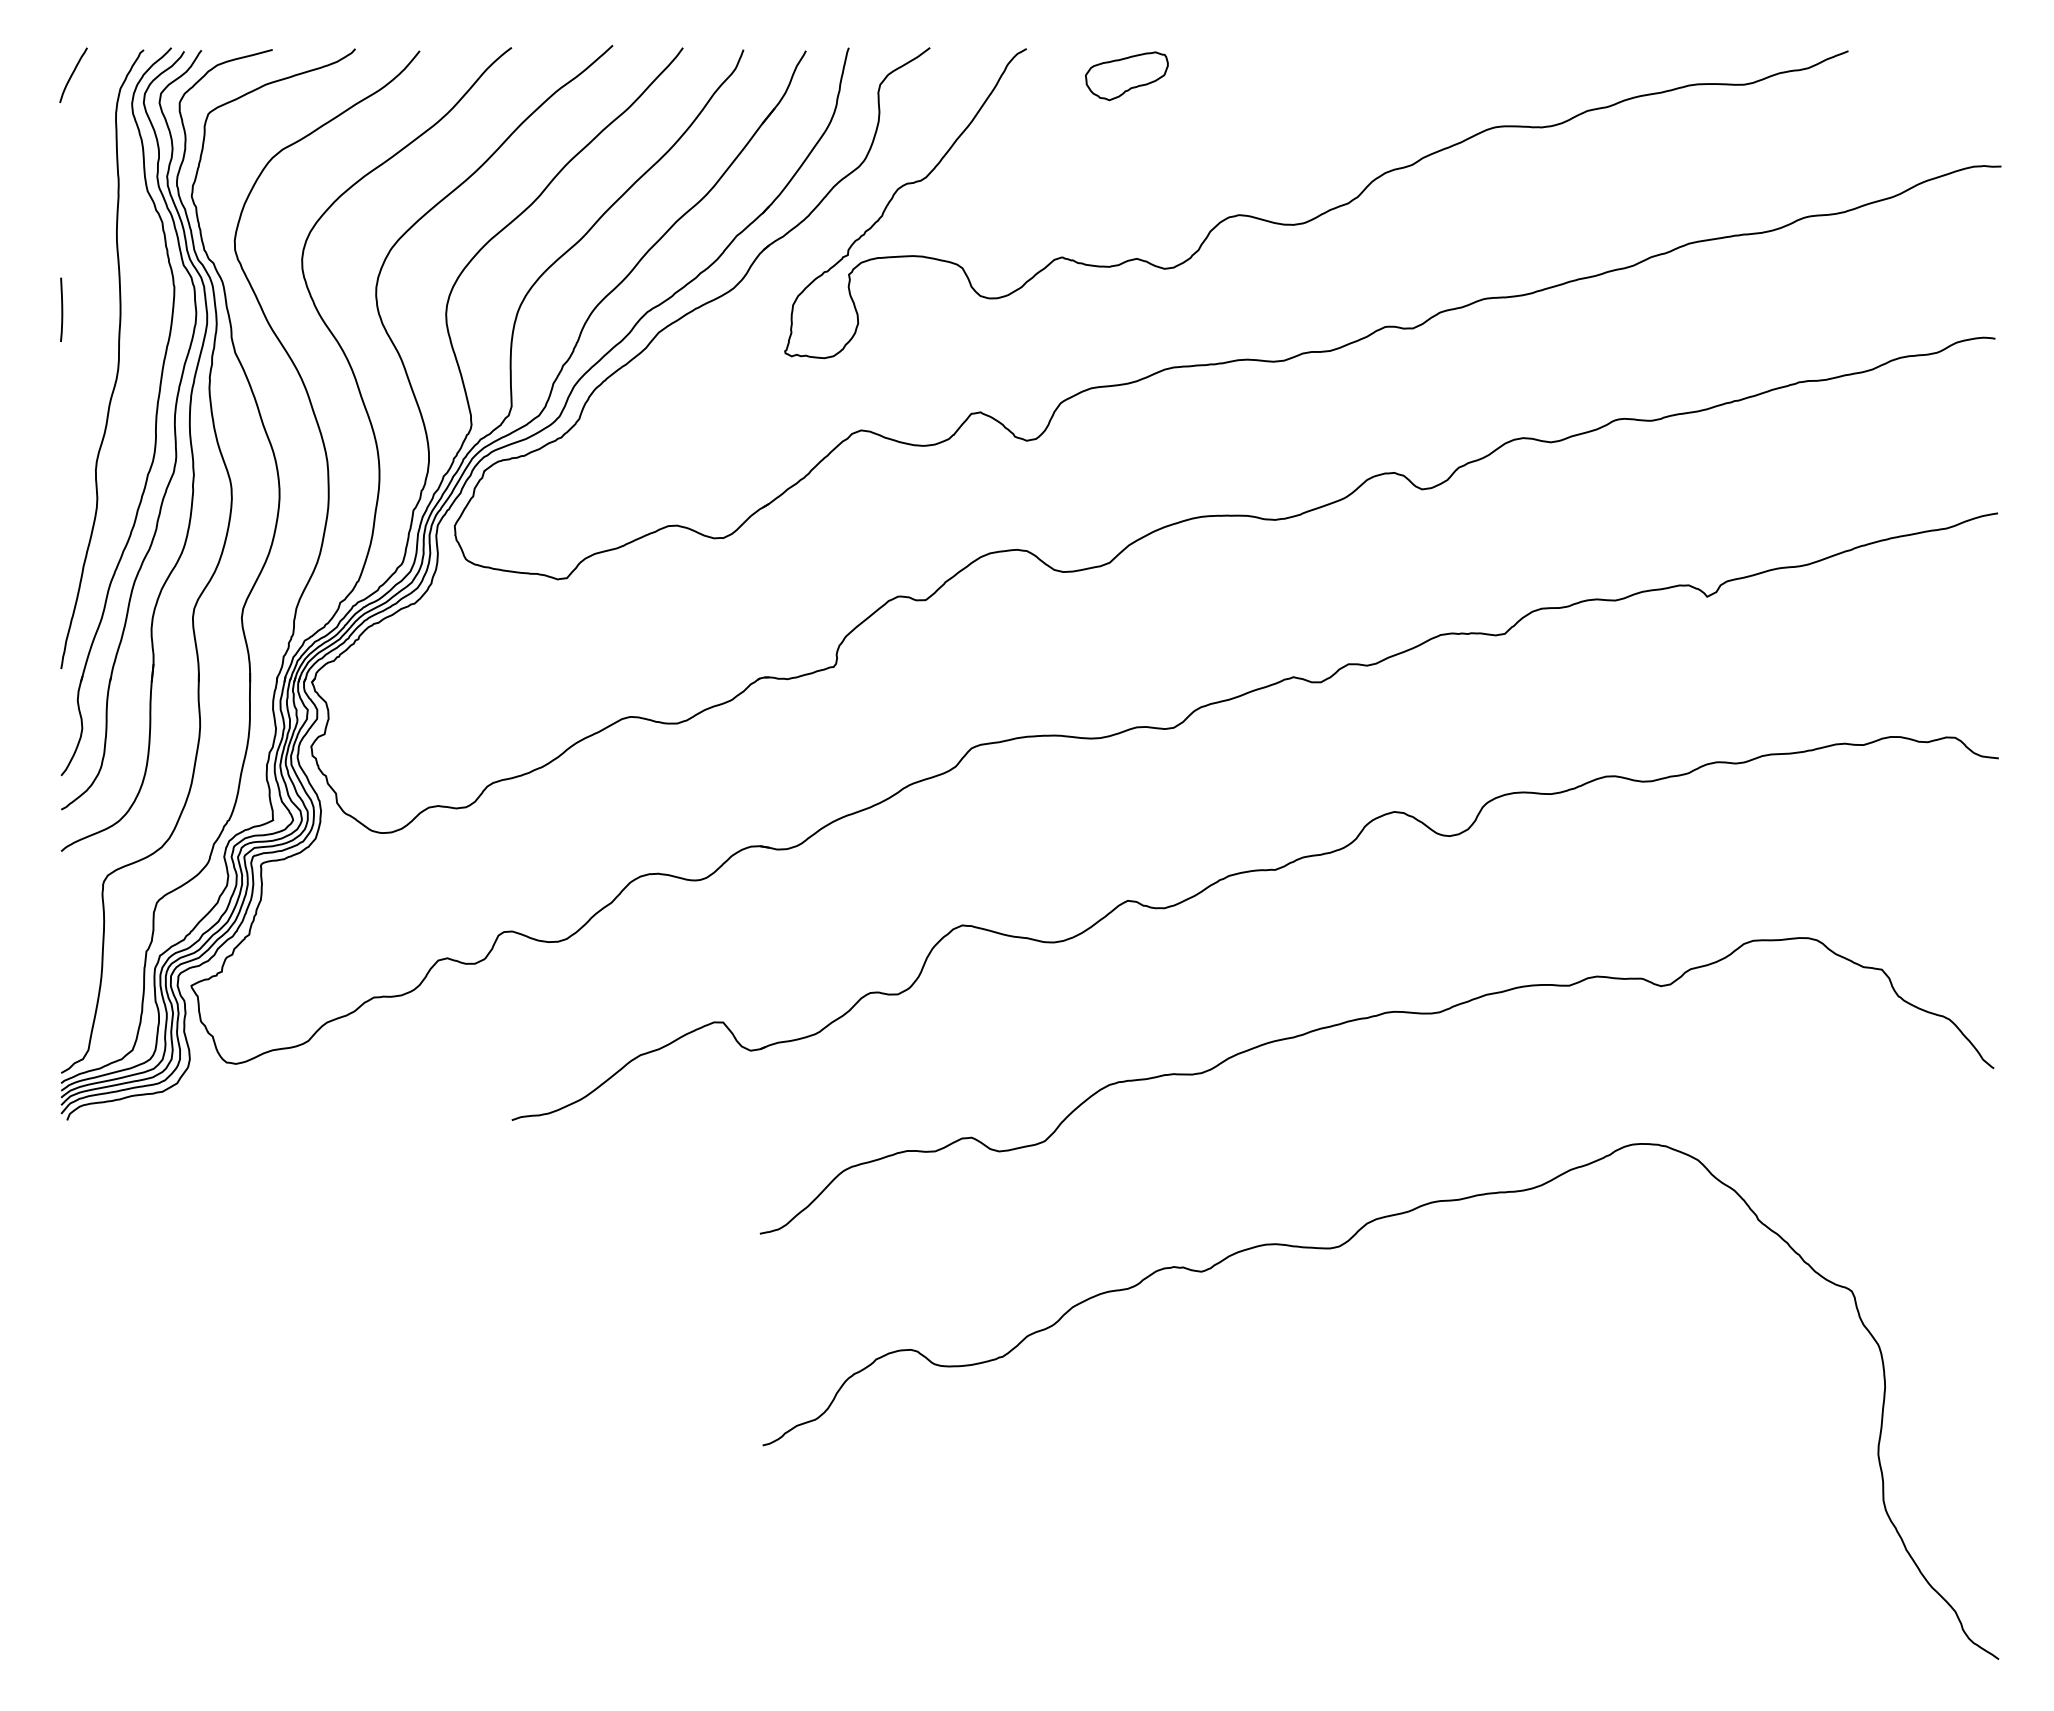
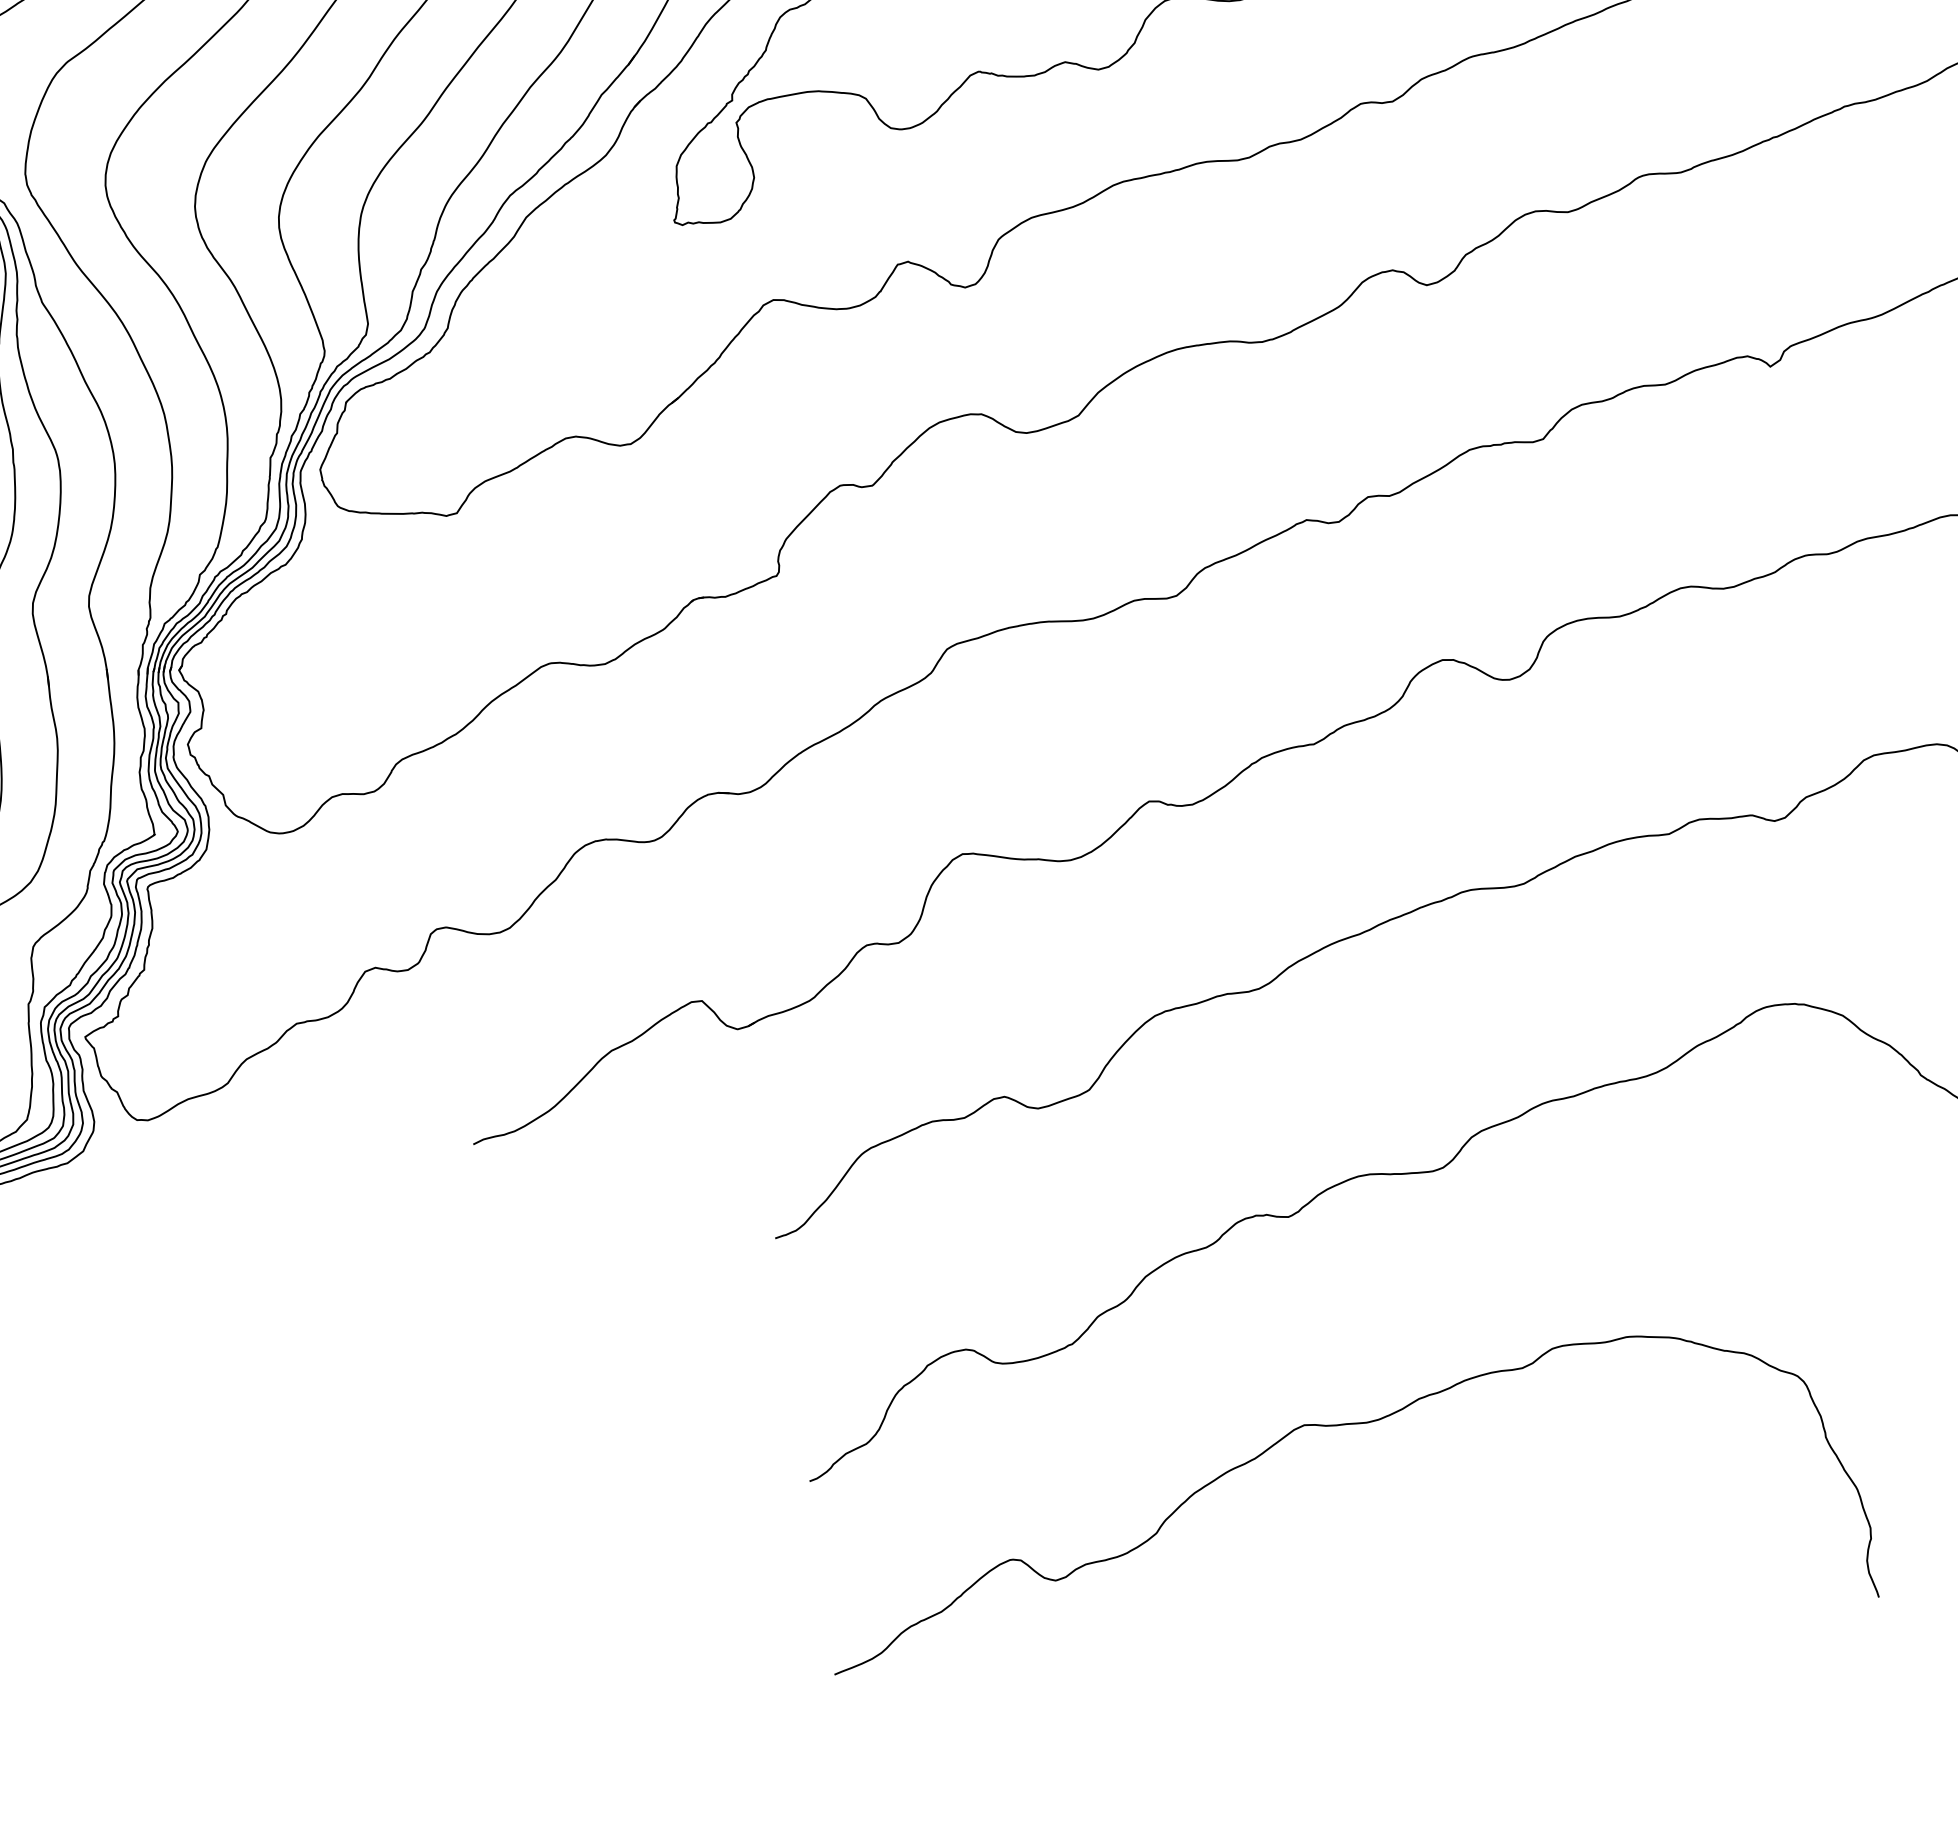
curve: (1218, 1456) -> (1335, 1426), added

